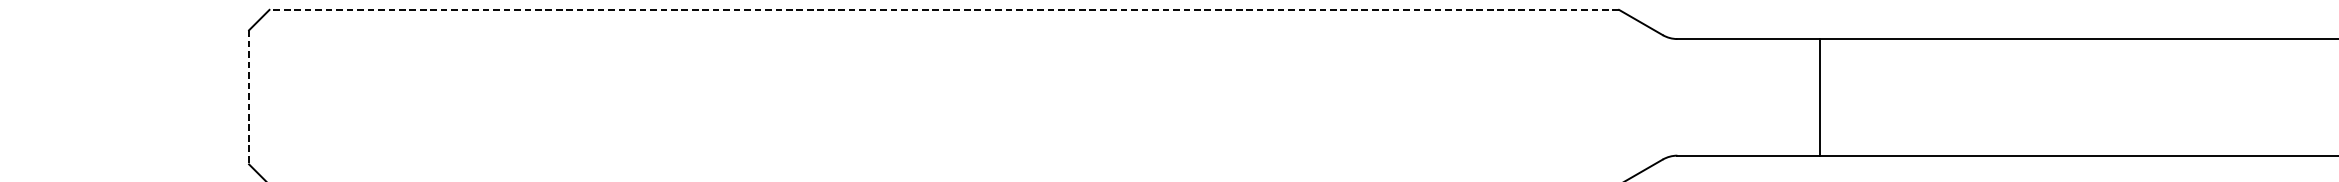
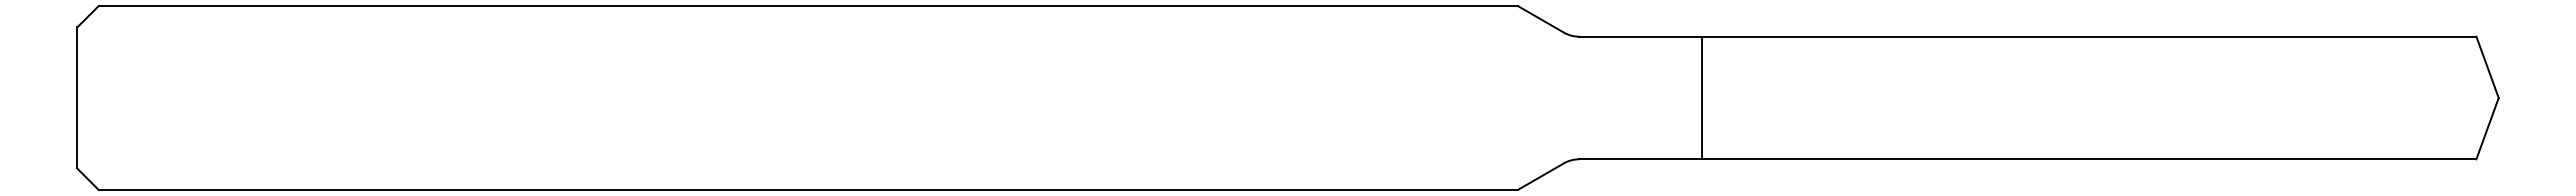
line: (944, 10) -> (808, 6), dashed -> solid
line: (1819, 96) -> (1701, 97), moved
line: (249, 97) -> (77, 98), dashed -> solid

